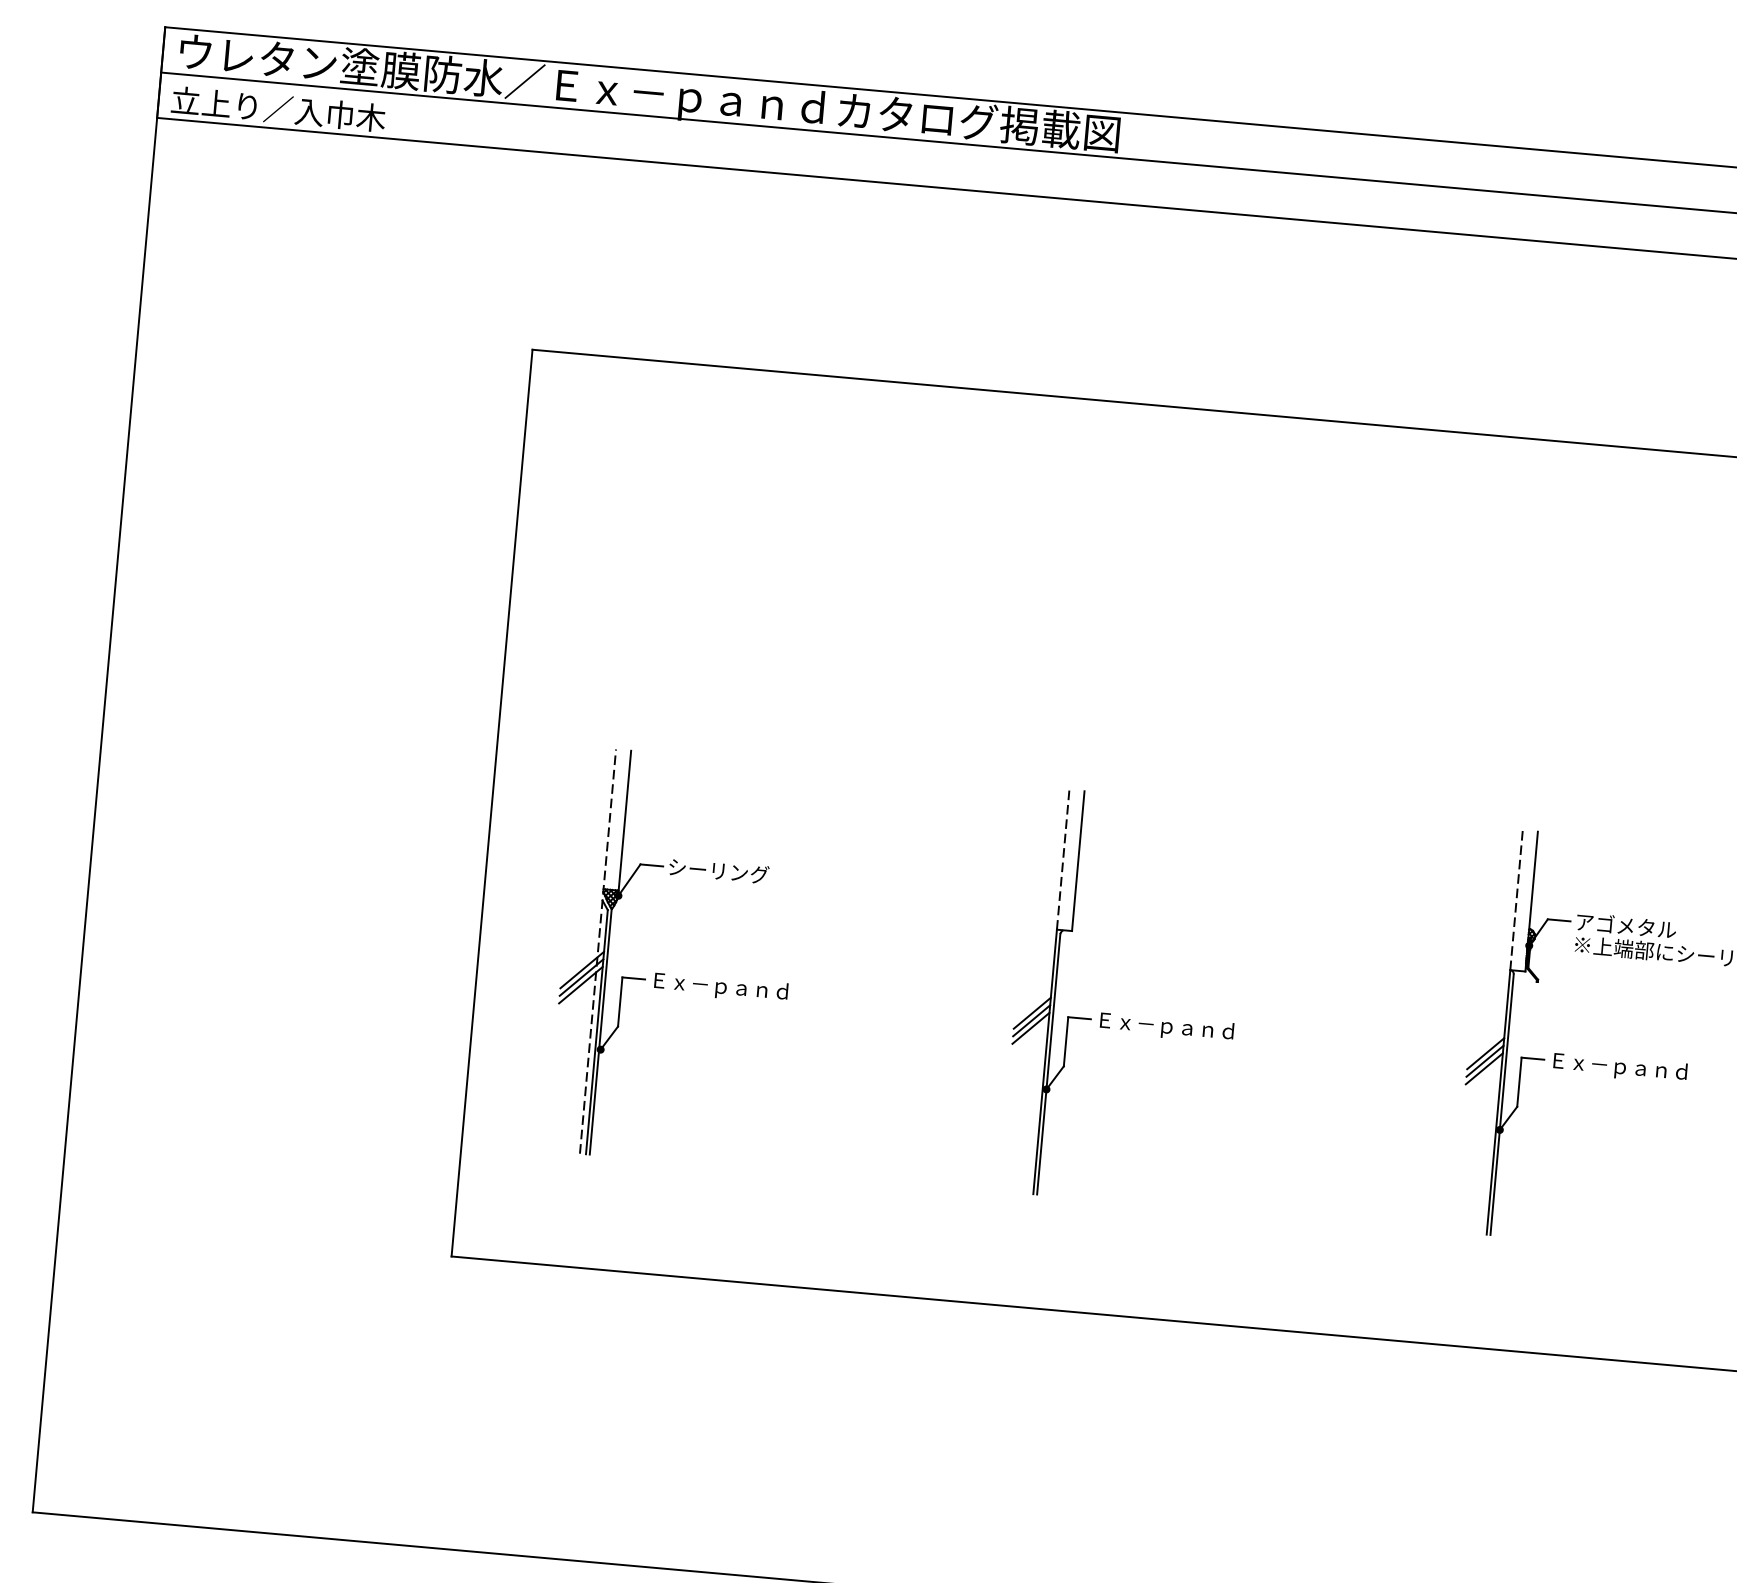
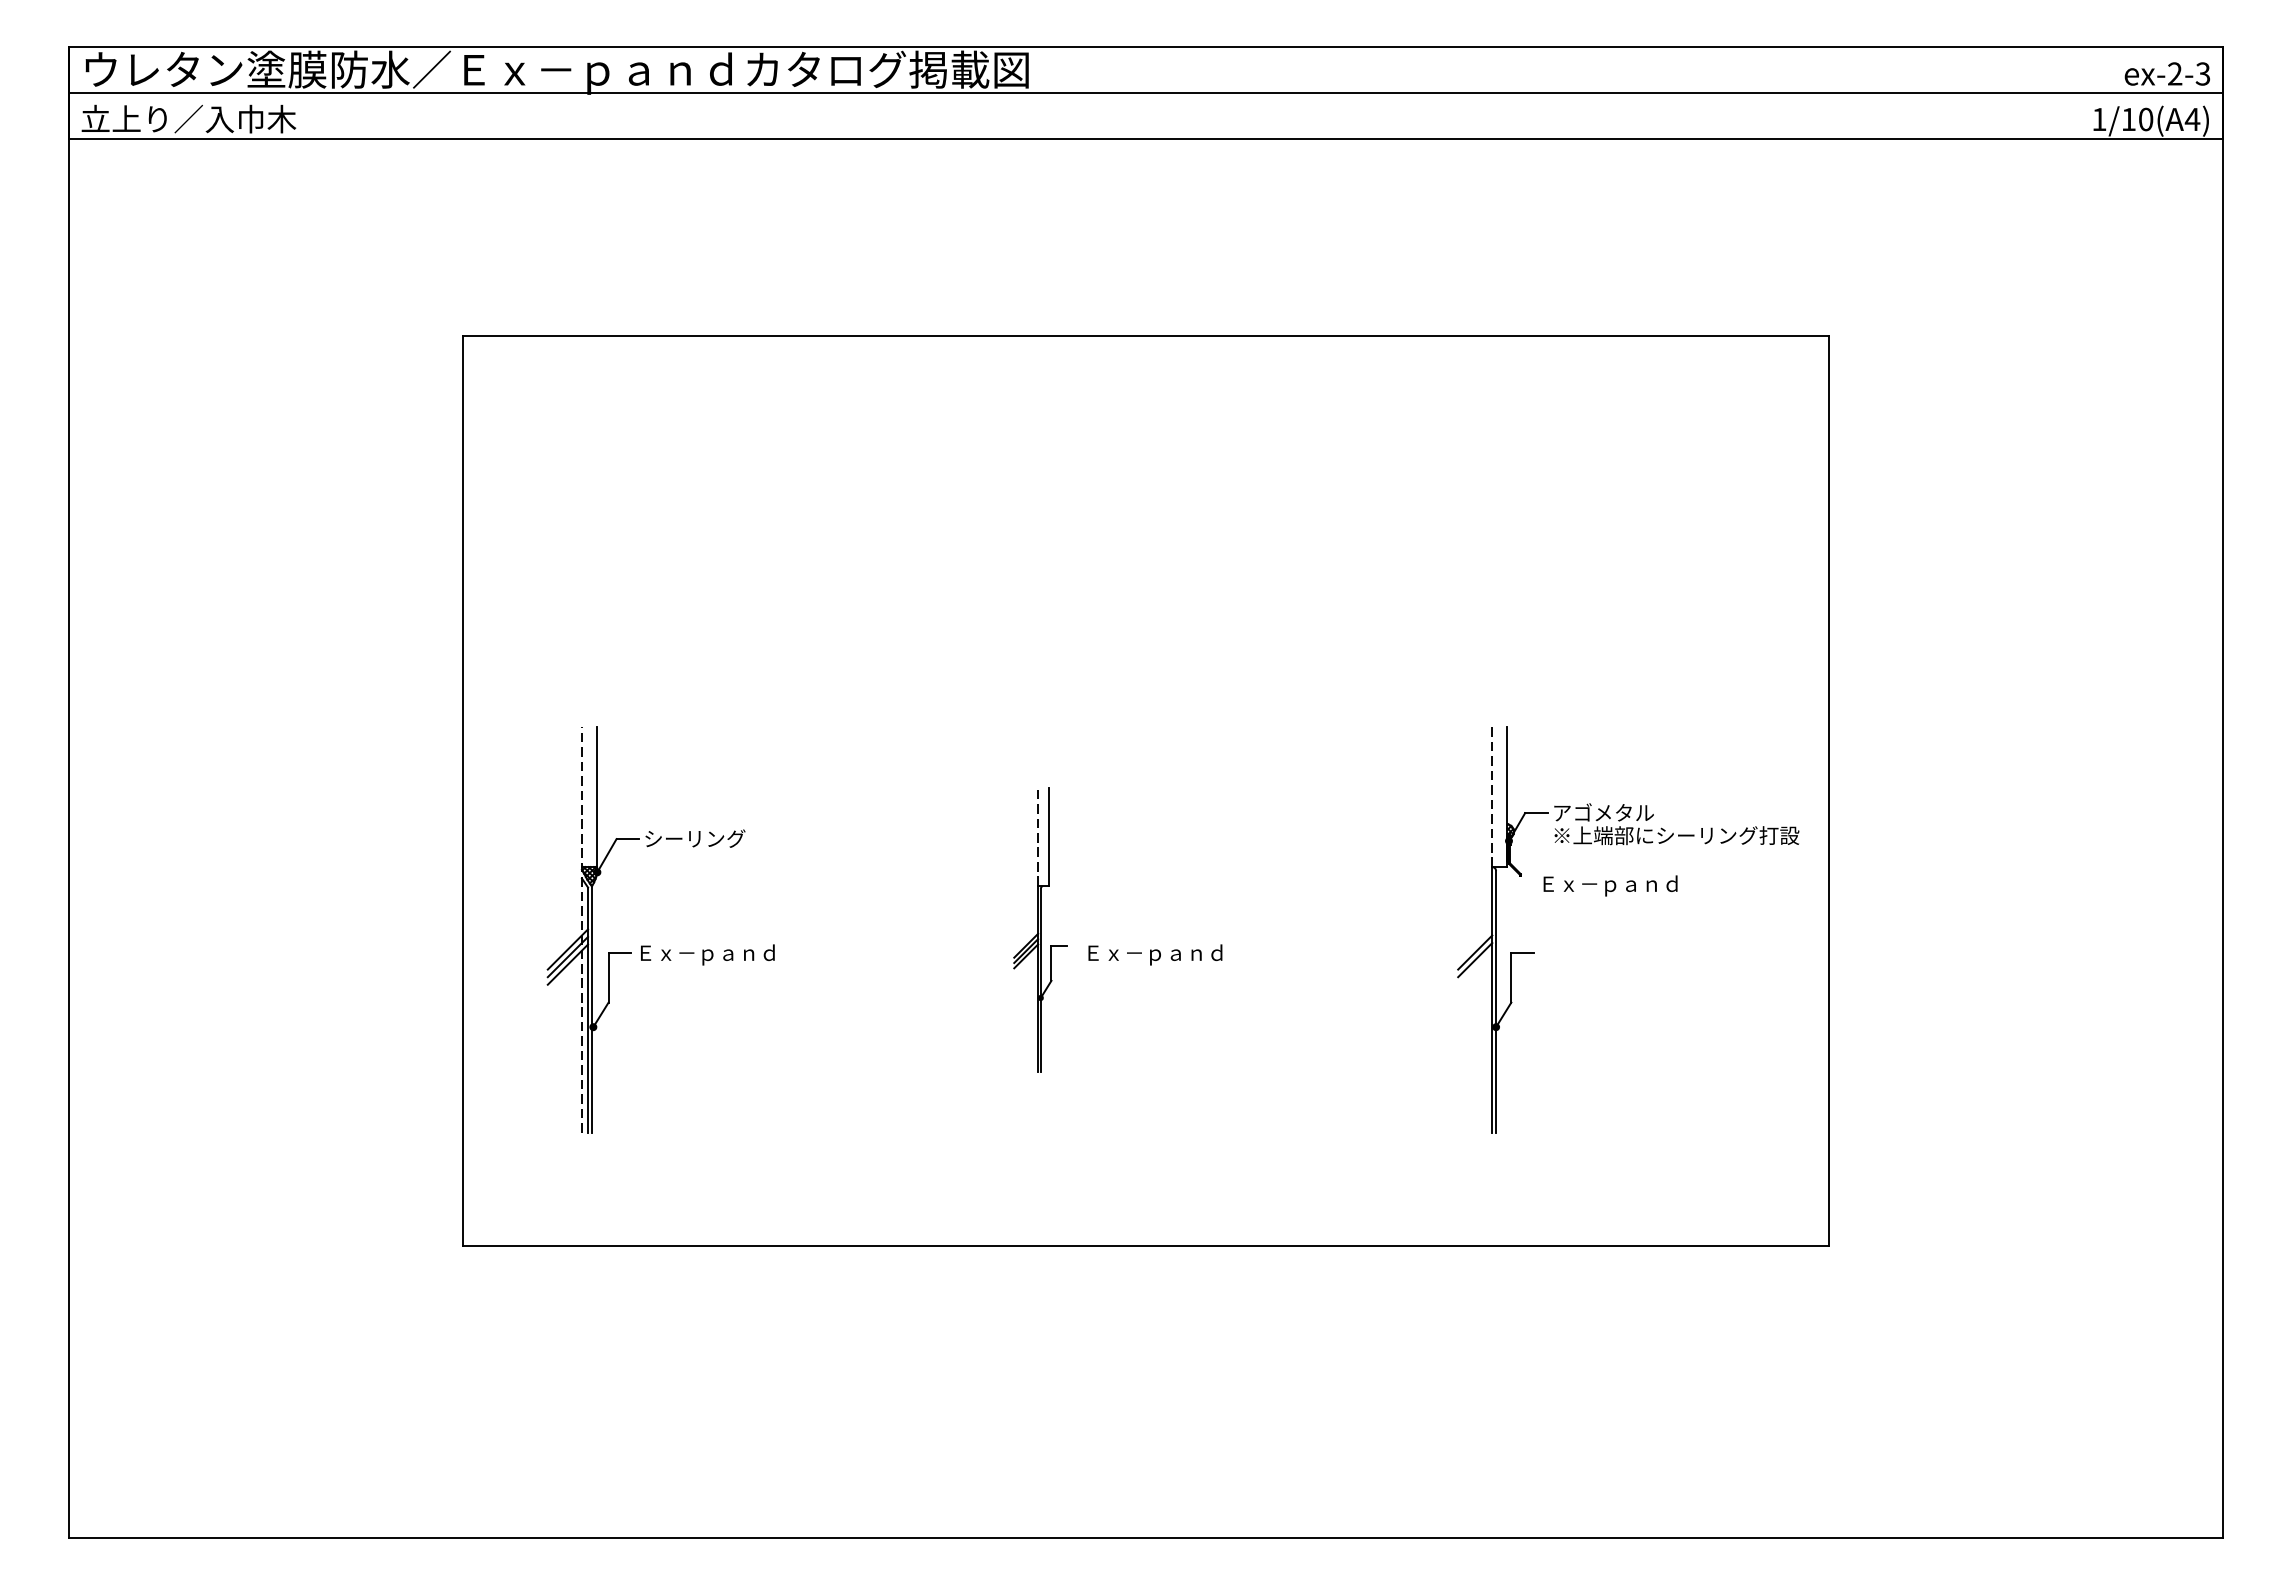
part: (1054, 992) -> (1040, 929), size x0.7
text: (1620, 1067) -> (1610, 885), moved
line: (1484, 1068) -> (1475, 967), removed

